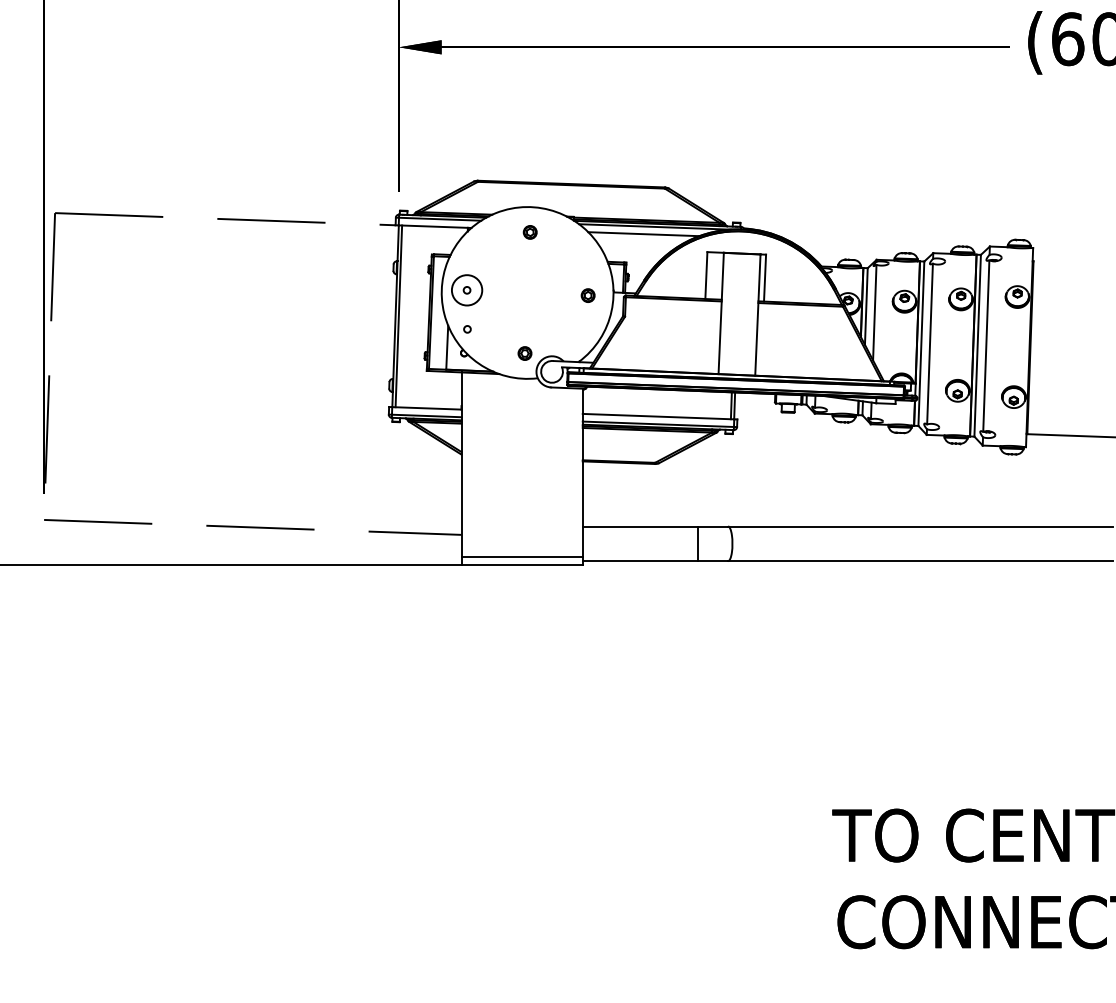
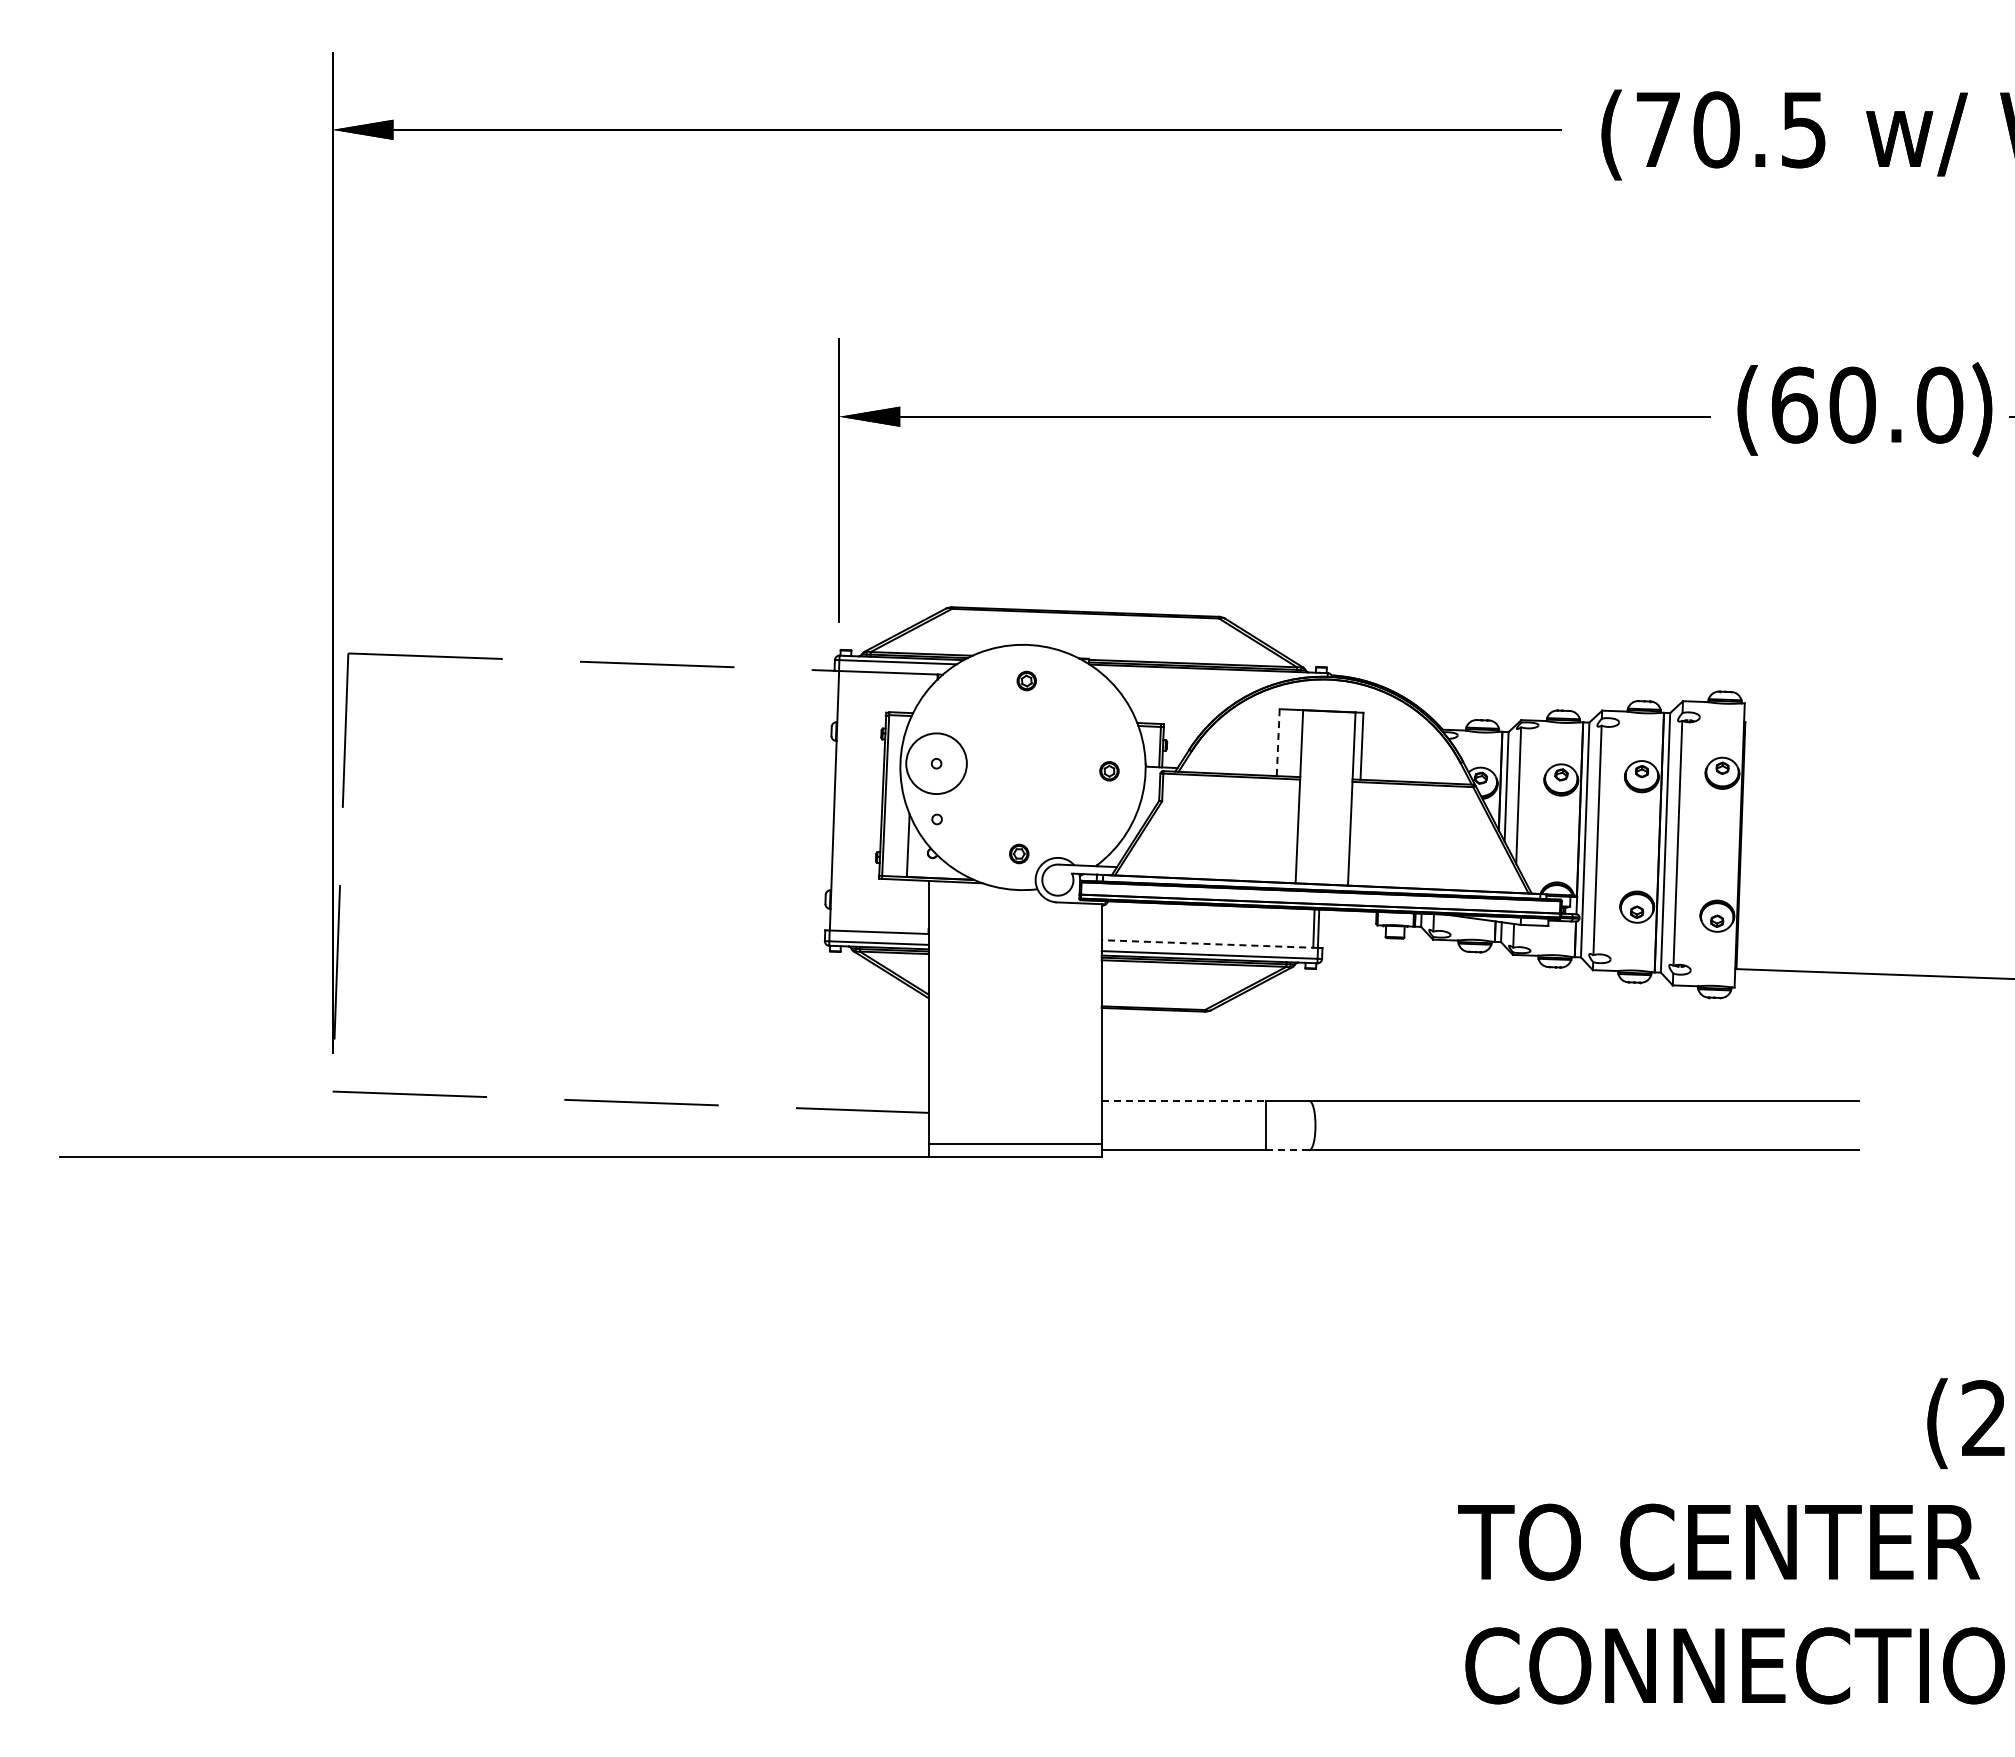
line: (654, 227) -> (1204, 673), removed
line: (643, 234) -> (1188, 683), removed
line: (706, 276) -> (1278, 743), solid -> dashed
circle: (467, 290) -> (936, 763), size x1.4
line: (398, 316) -> (838, 800), removed
line: (658, 416) -> (1209, 944), solid -> dashed
line: (640, 526) -> (1184, 1100), solid -> dashed
line: (712, 561) -> (1287, 1150), solid -> dashed

